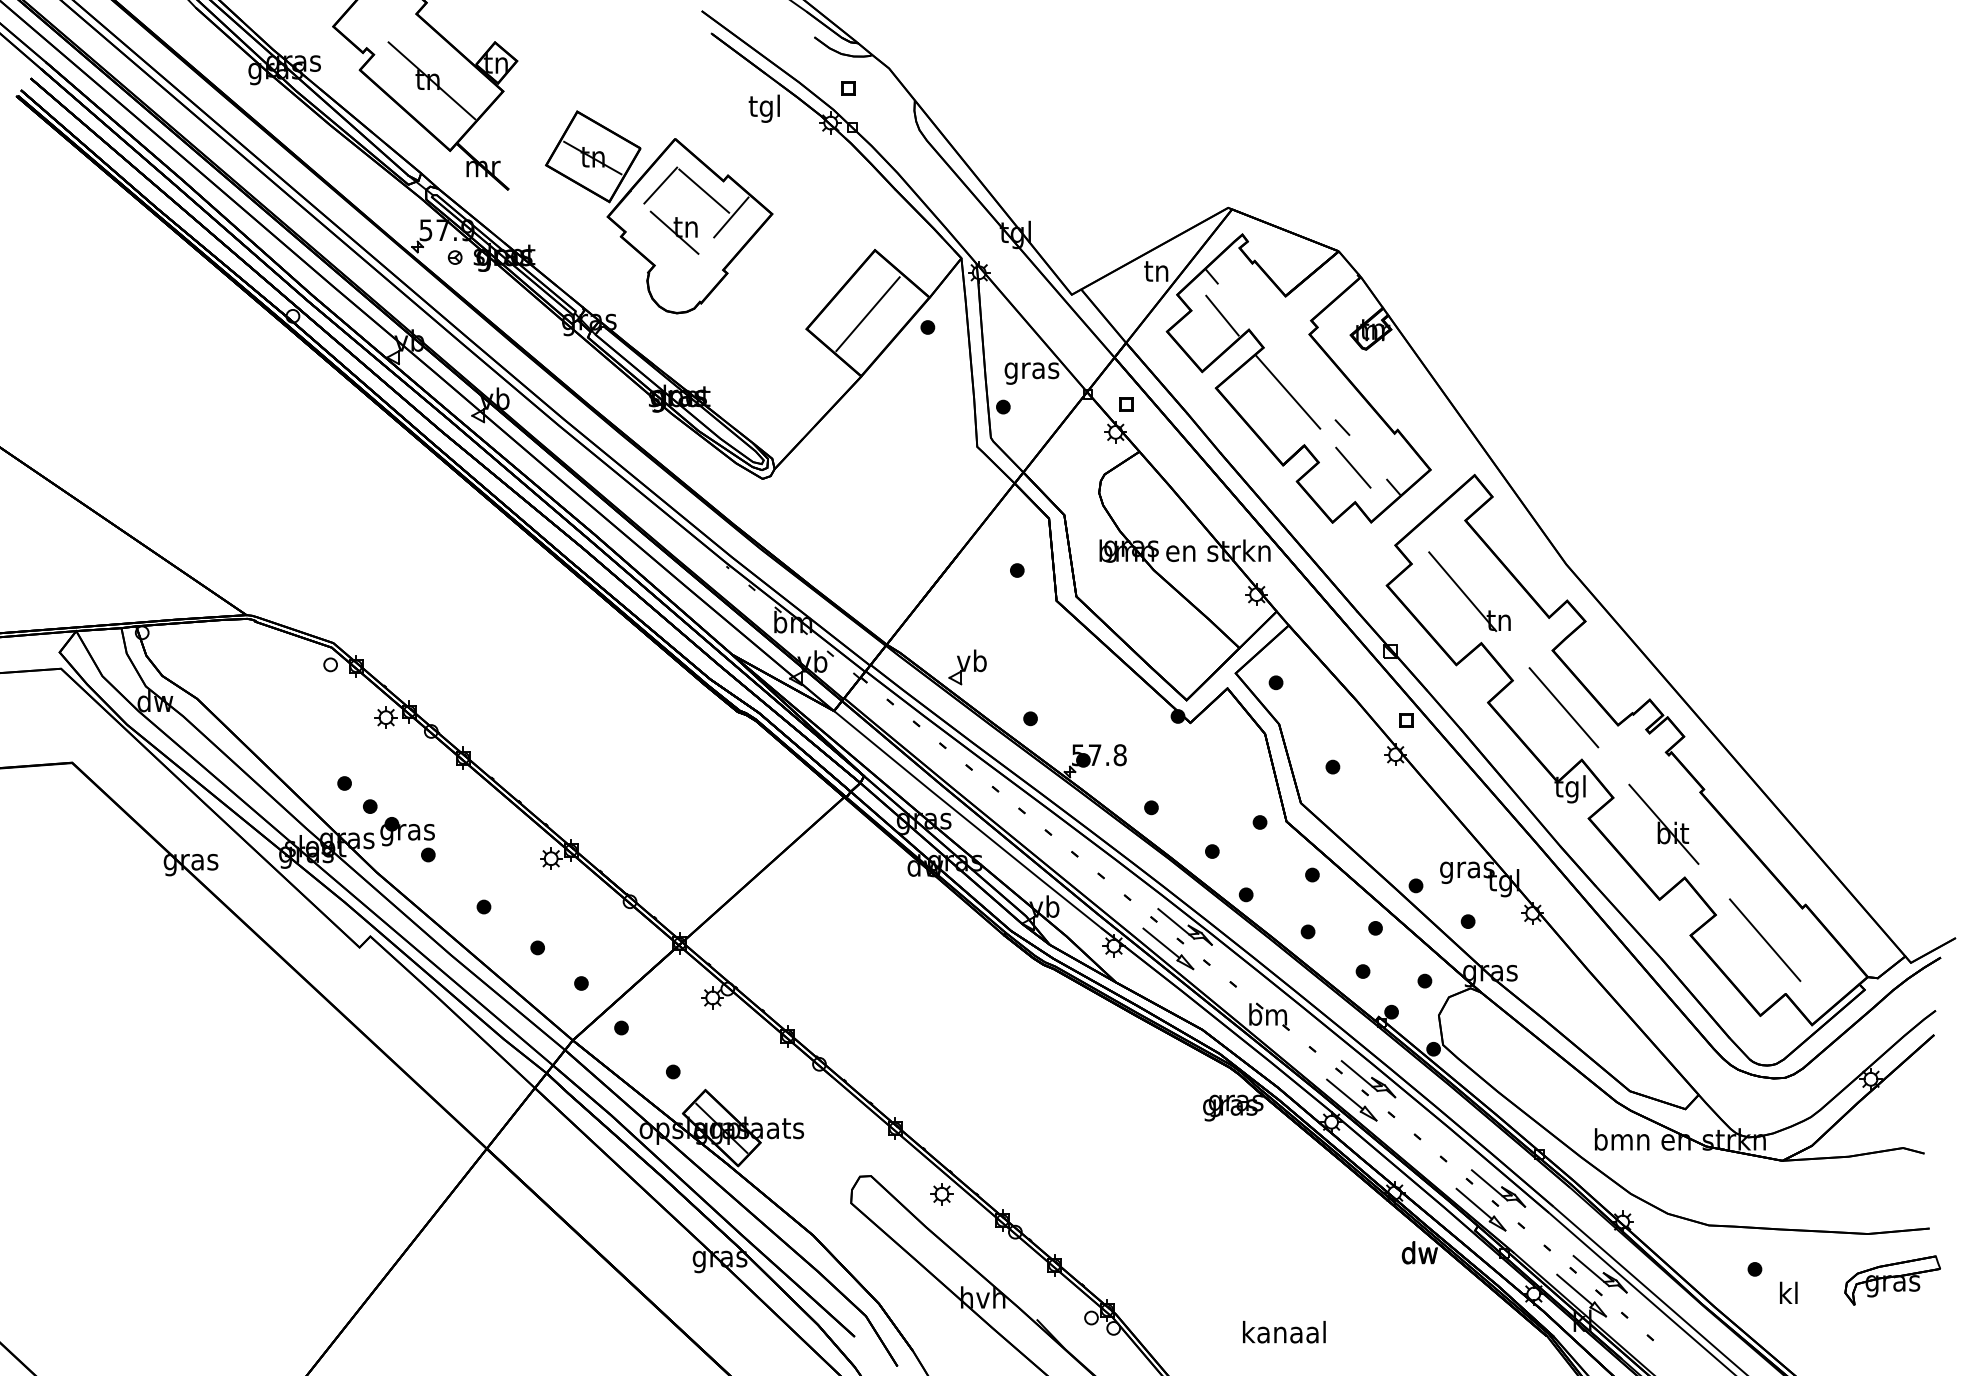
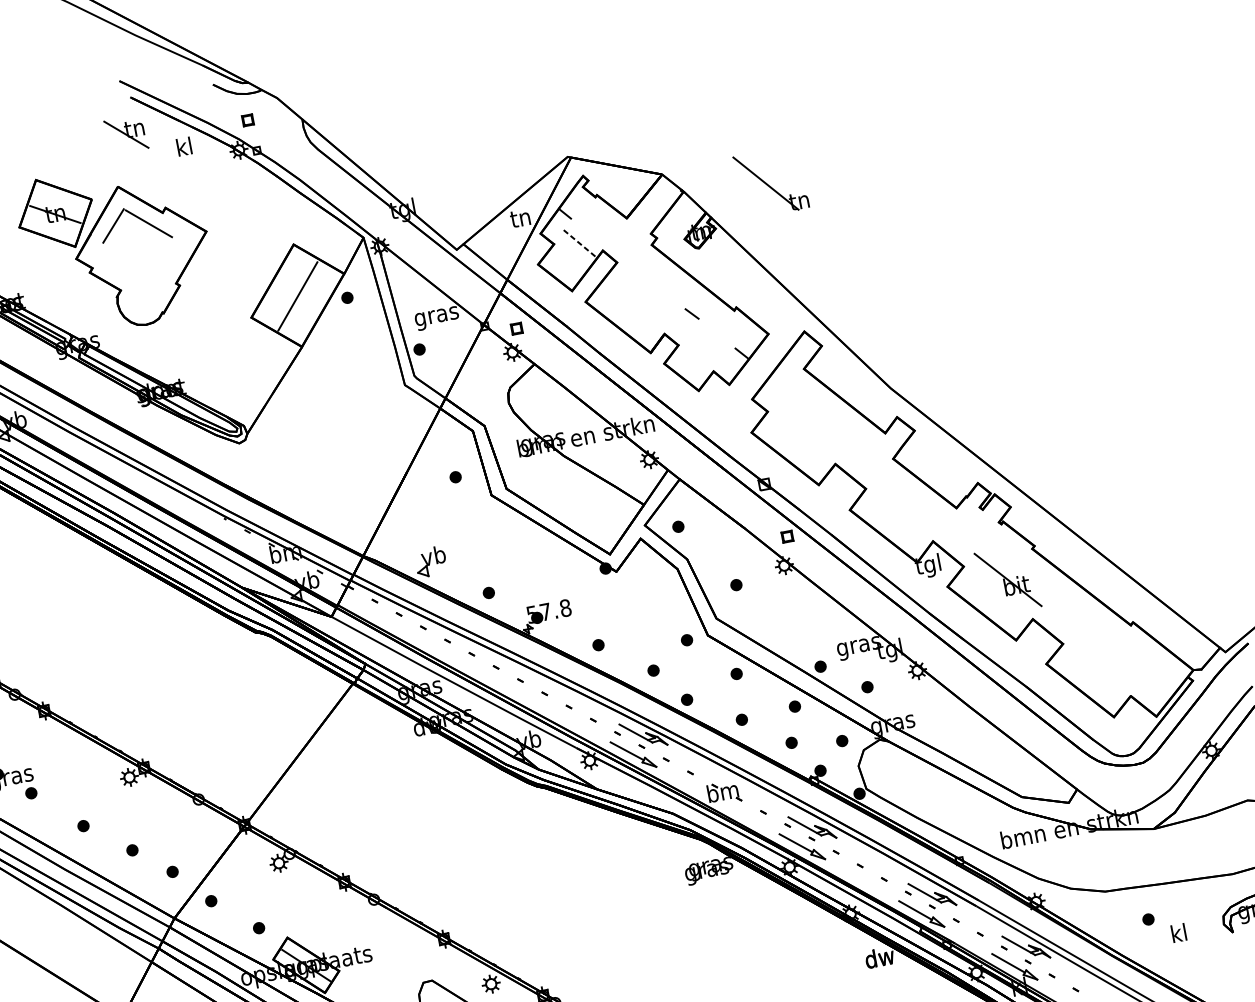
text: (763, 108) -> (183, 149), tgl -> kl
line: (731, 217) -> (174, 240), removed
part: (674, 232) -> (126, 134), moved
line: (1222, 315) -> (579, 243), solid -> dashed
line: (1288, 391) -> (643, 293), removed
line: (1353, 467) -> (706, 343), removed
part: (1469, 591) -> (771, 182), moved
line: (1563, 707) -> (910, 502), removed
line: (1765, 939) -> (1106, 655), removed

